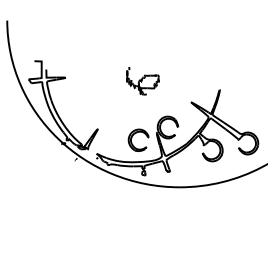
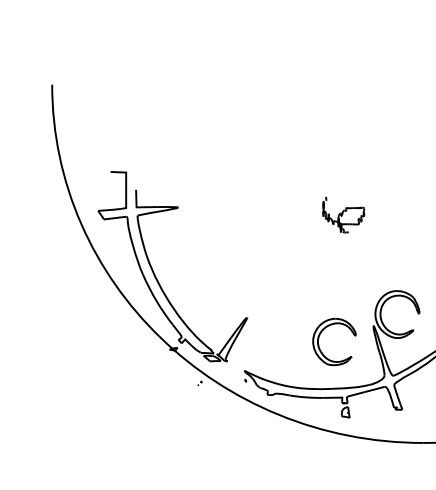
part: (142, 81) -> (342, 215), size x0.6

